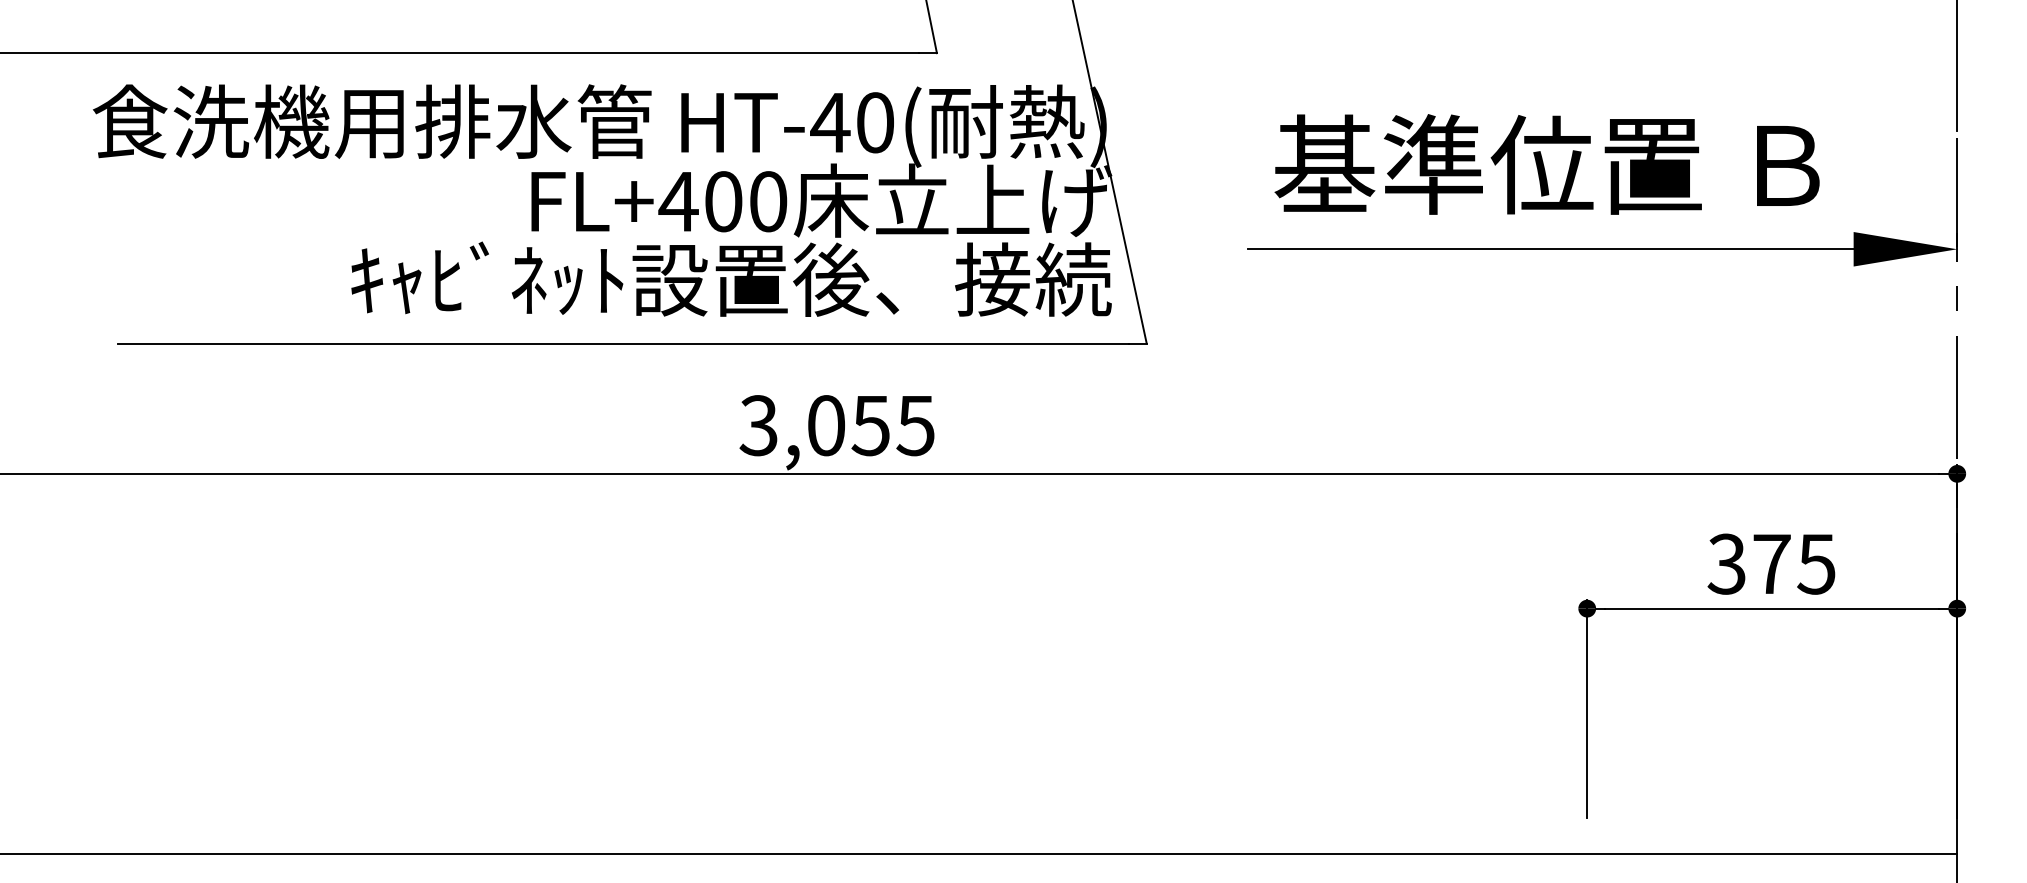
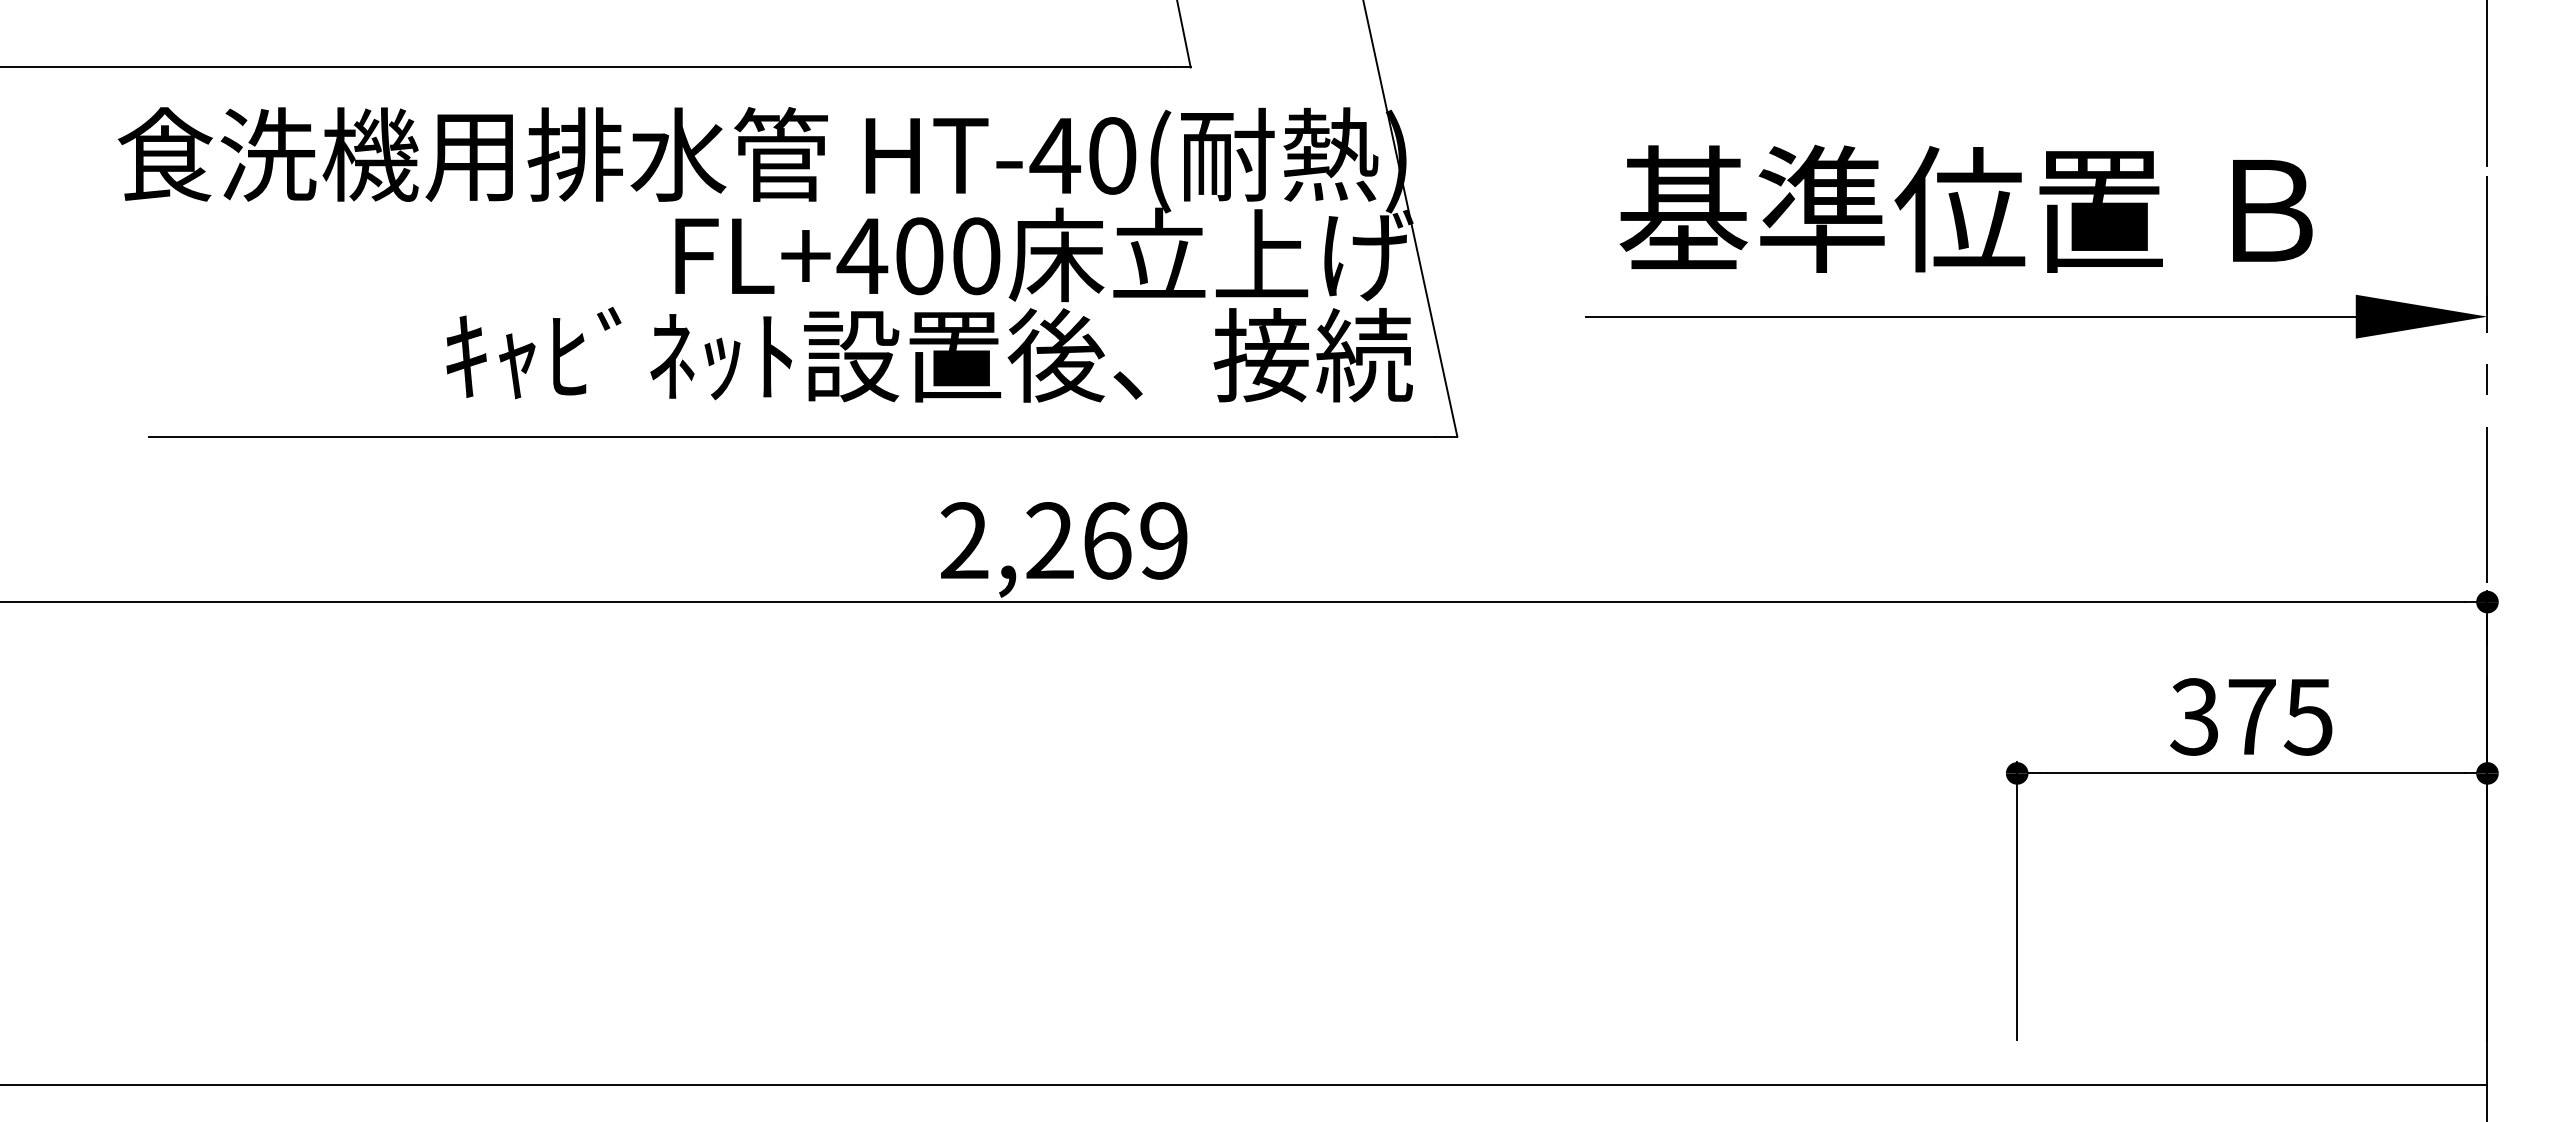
text: (836, 425) -> (1063, 540), 3,055 -> 2,269

